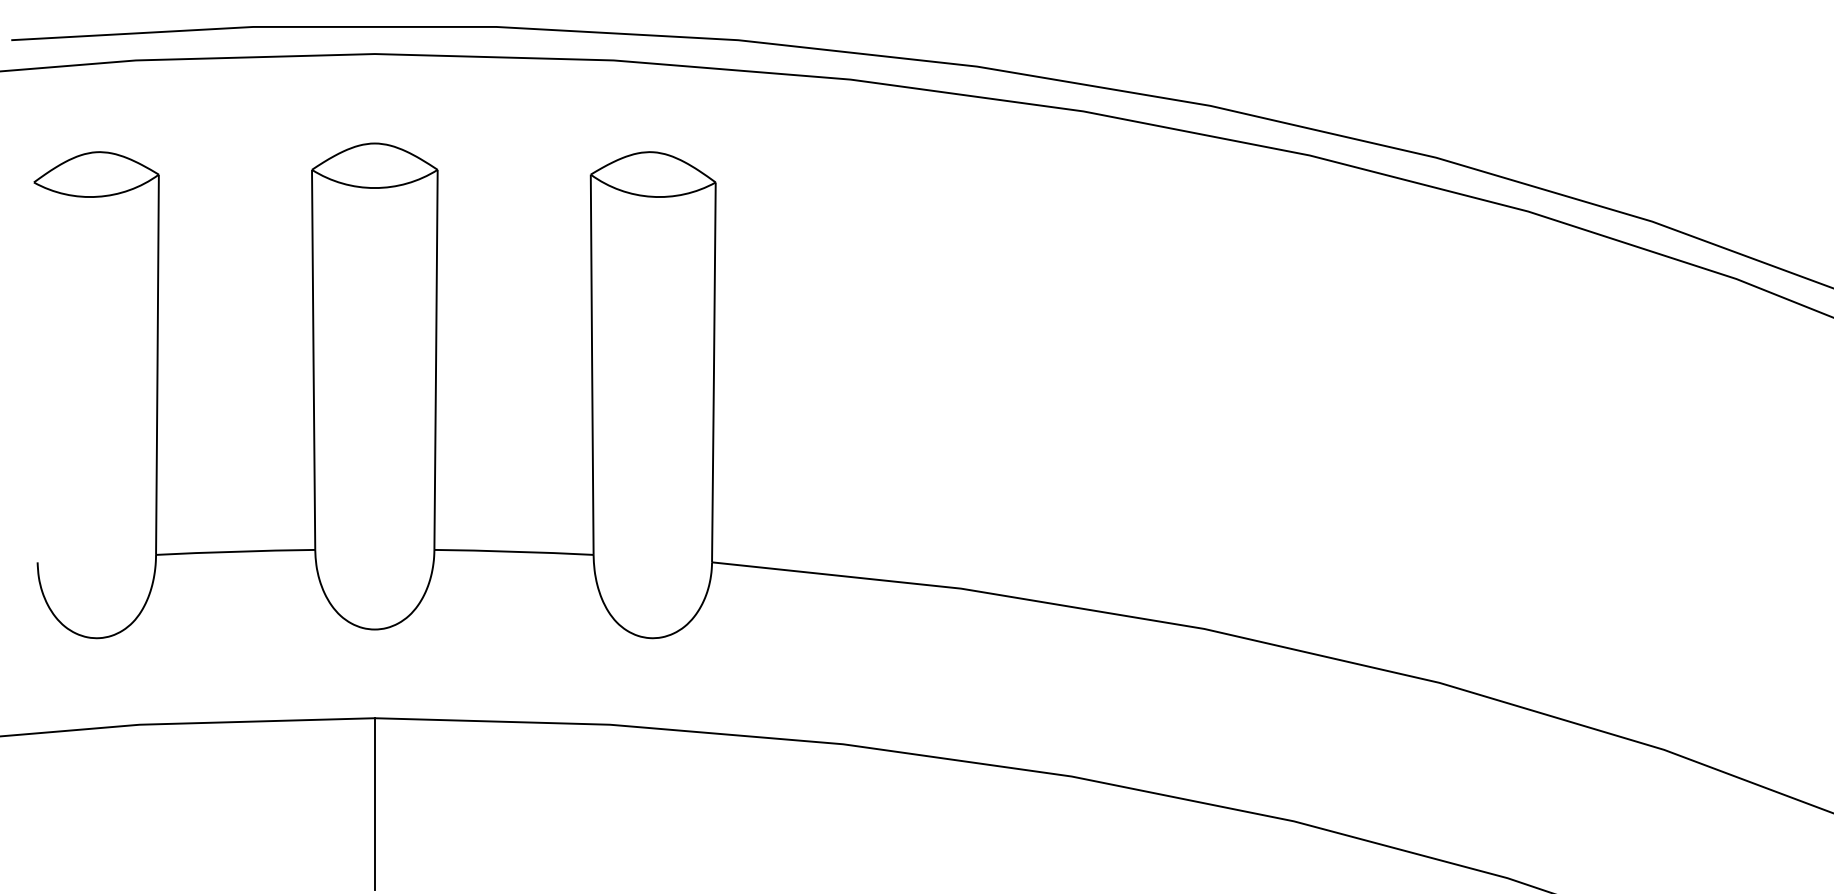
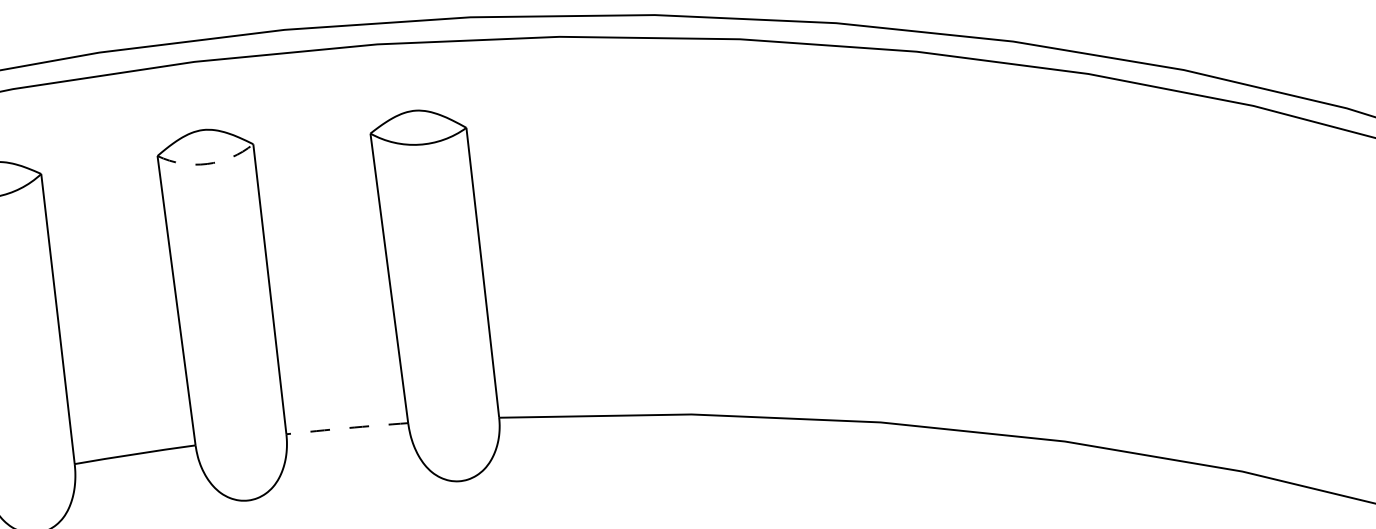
arc: (374, 188) -> (206, 164), solid -> dashed
arc: (514, 551) -> (347, 427), solid -> dashed

